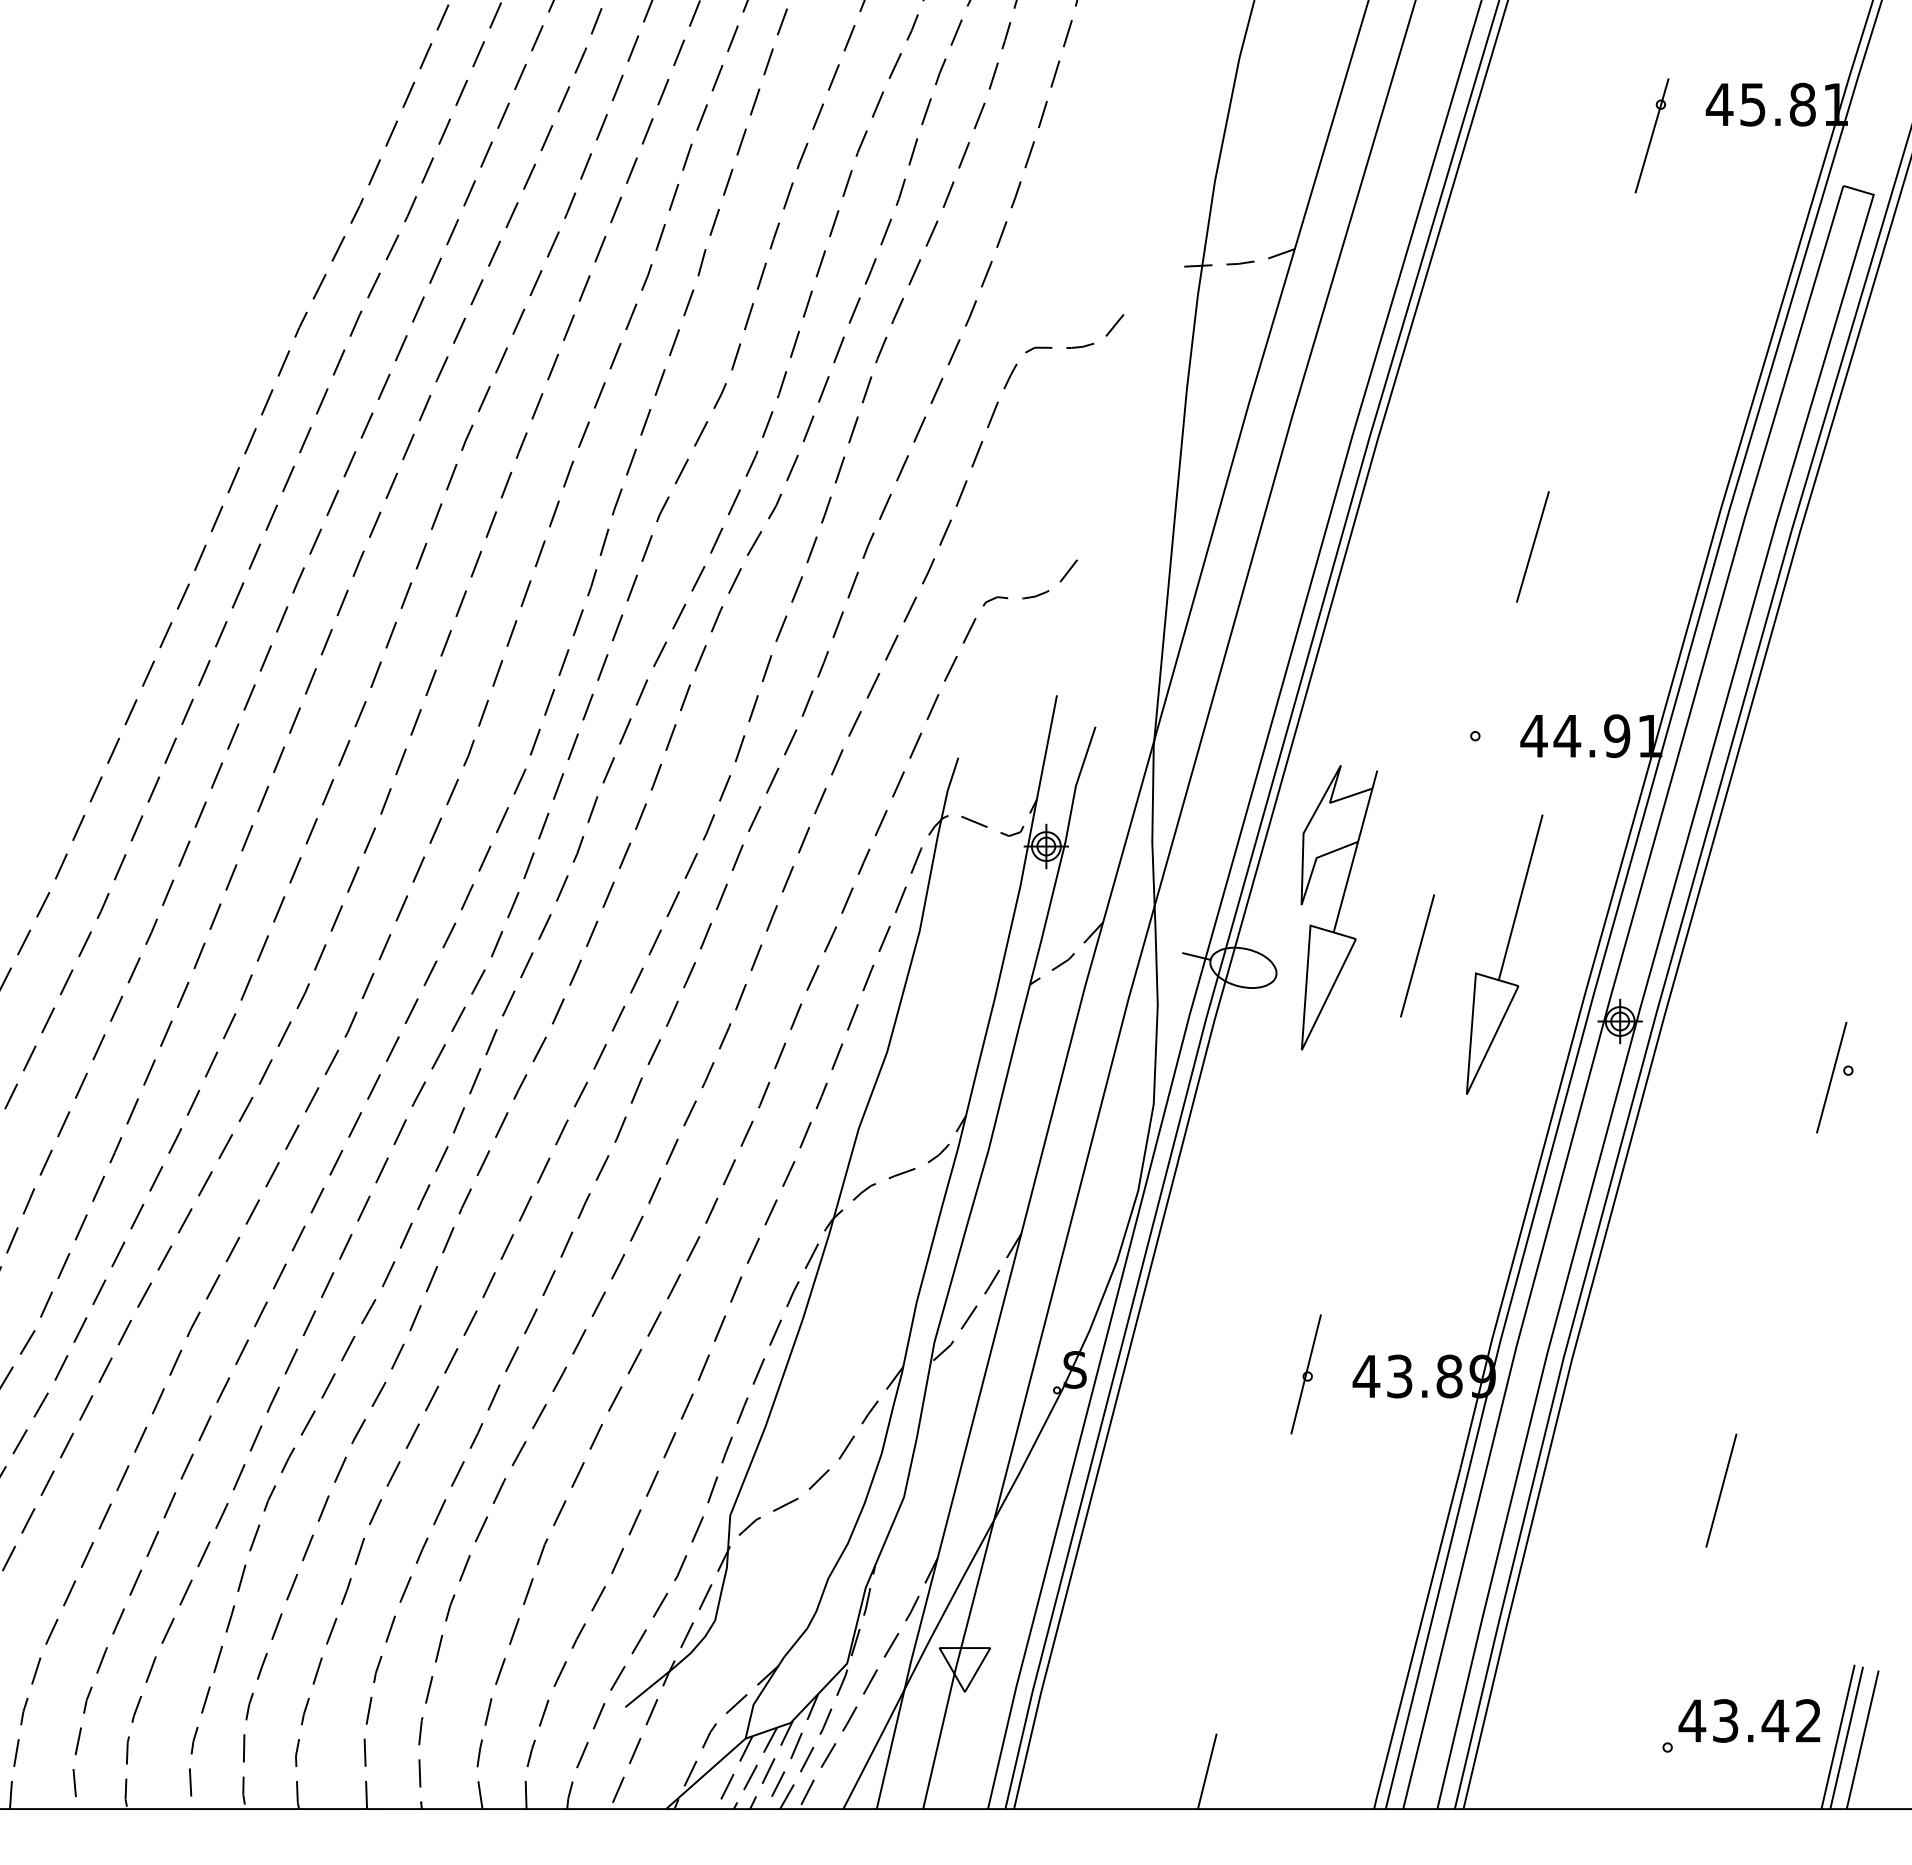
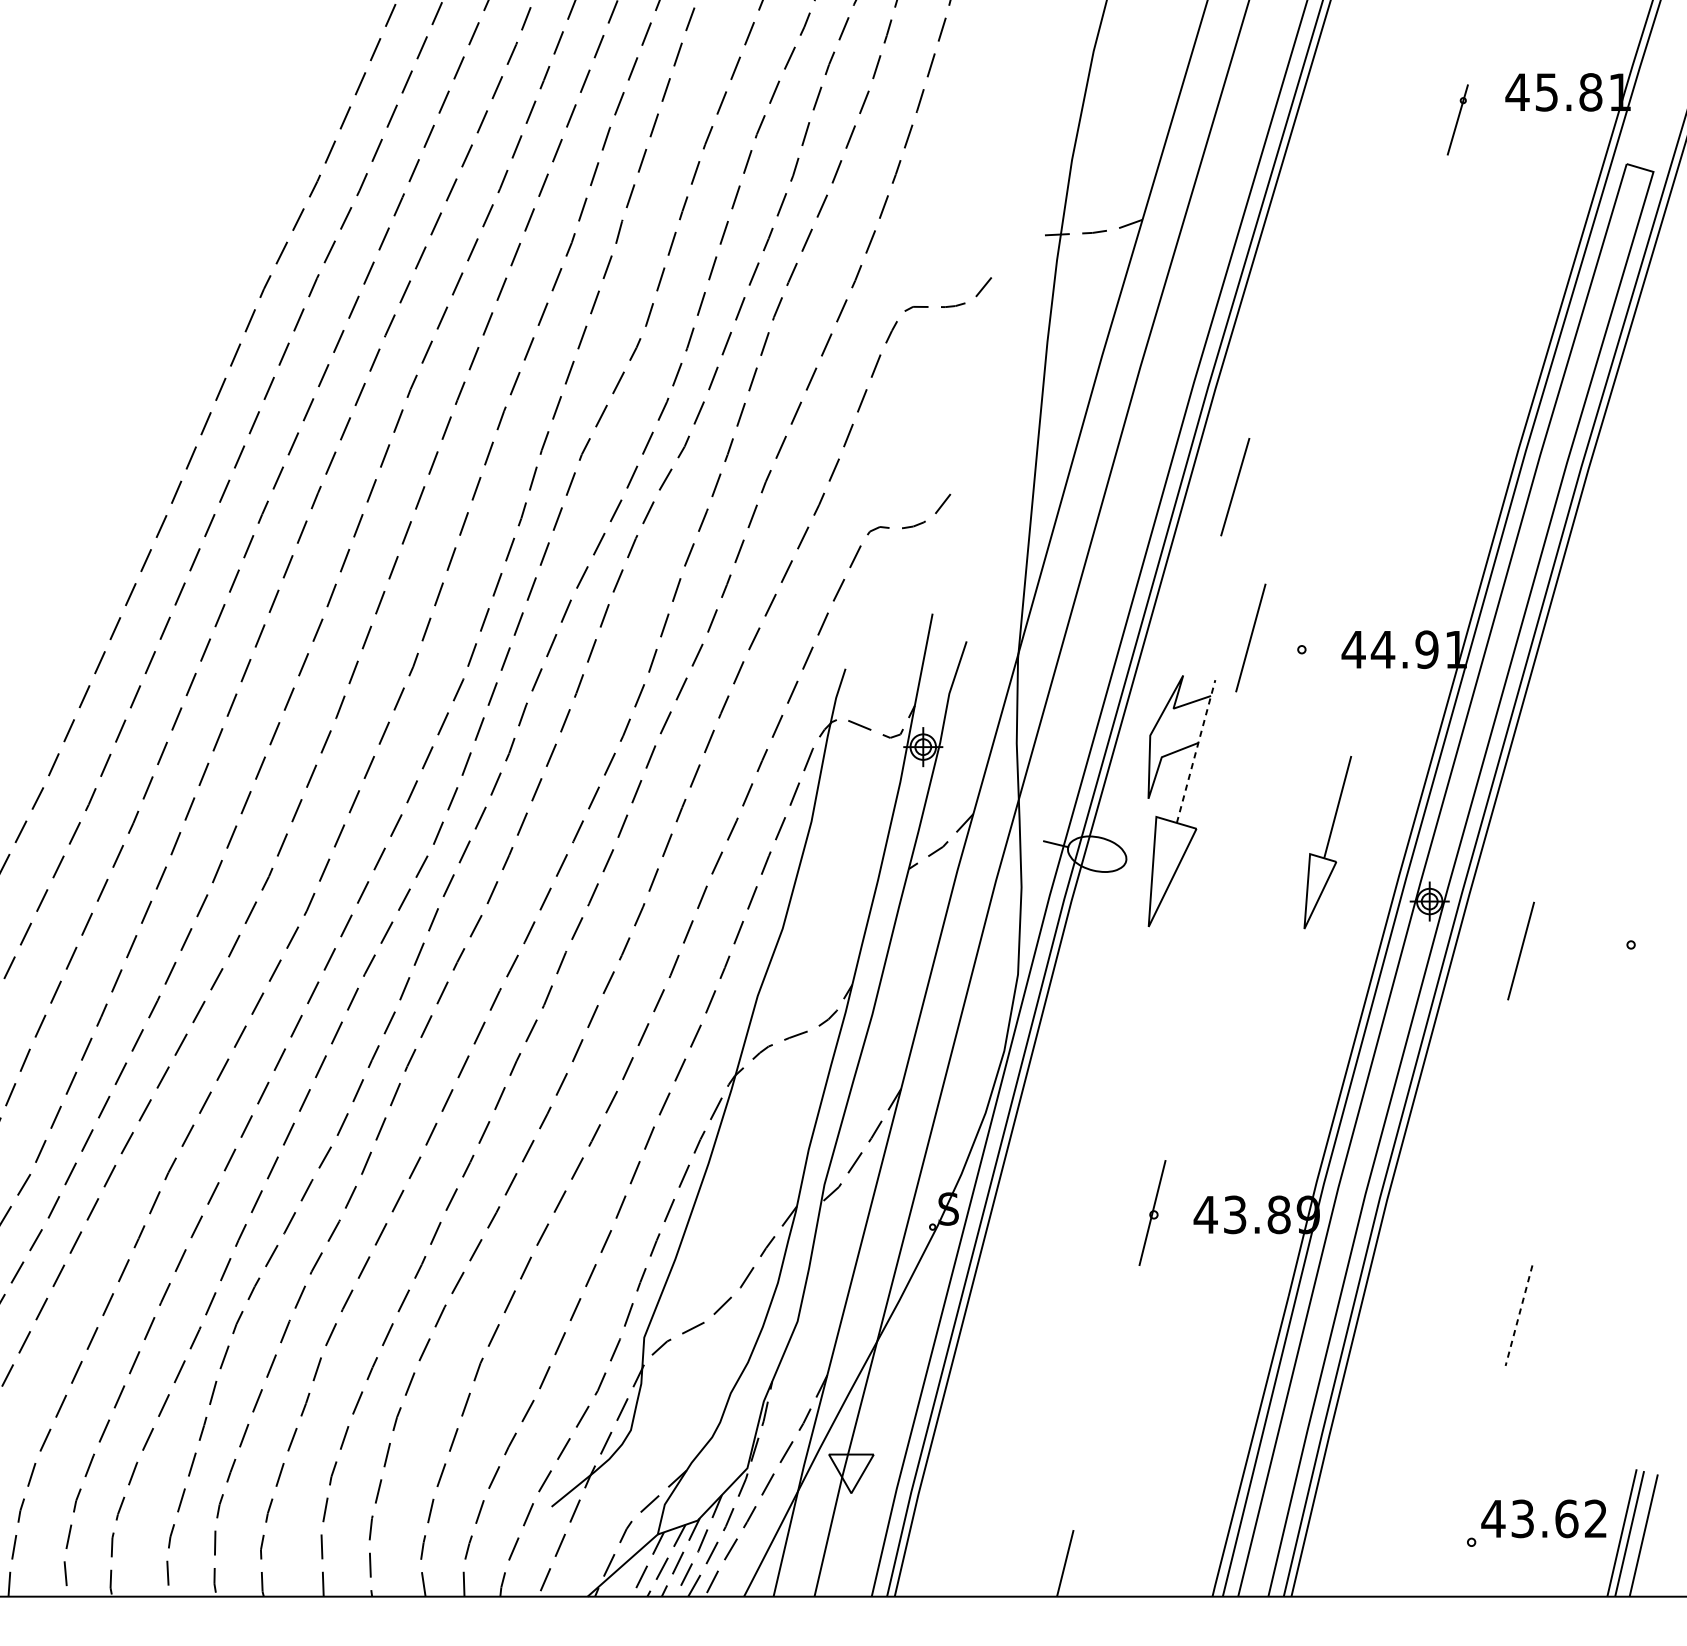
part: (1651, 135) -> (1457, 119), size x0.7
line: (1532, 546) -> (1234, 486), moved
line: (1355, 851) -> (1196, 751), solid -> dashed
part: (1504, 954) -> (1327, 842), size x0.7
line: (1417, 955) -> (1250, 637), moved
line: (1831, 1077) -> (1520, 950), moved
line: (1721, 1490) -> (1519, 1315), solid -> dashed
text: (1775, 1720) -> (1566, 1518), 43.42 -> 43.62

